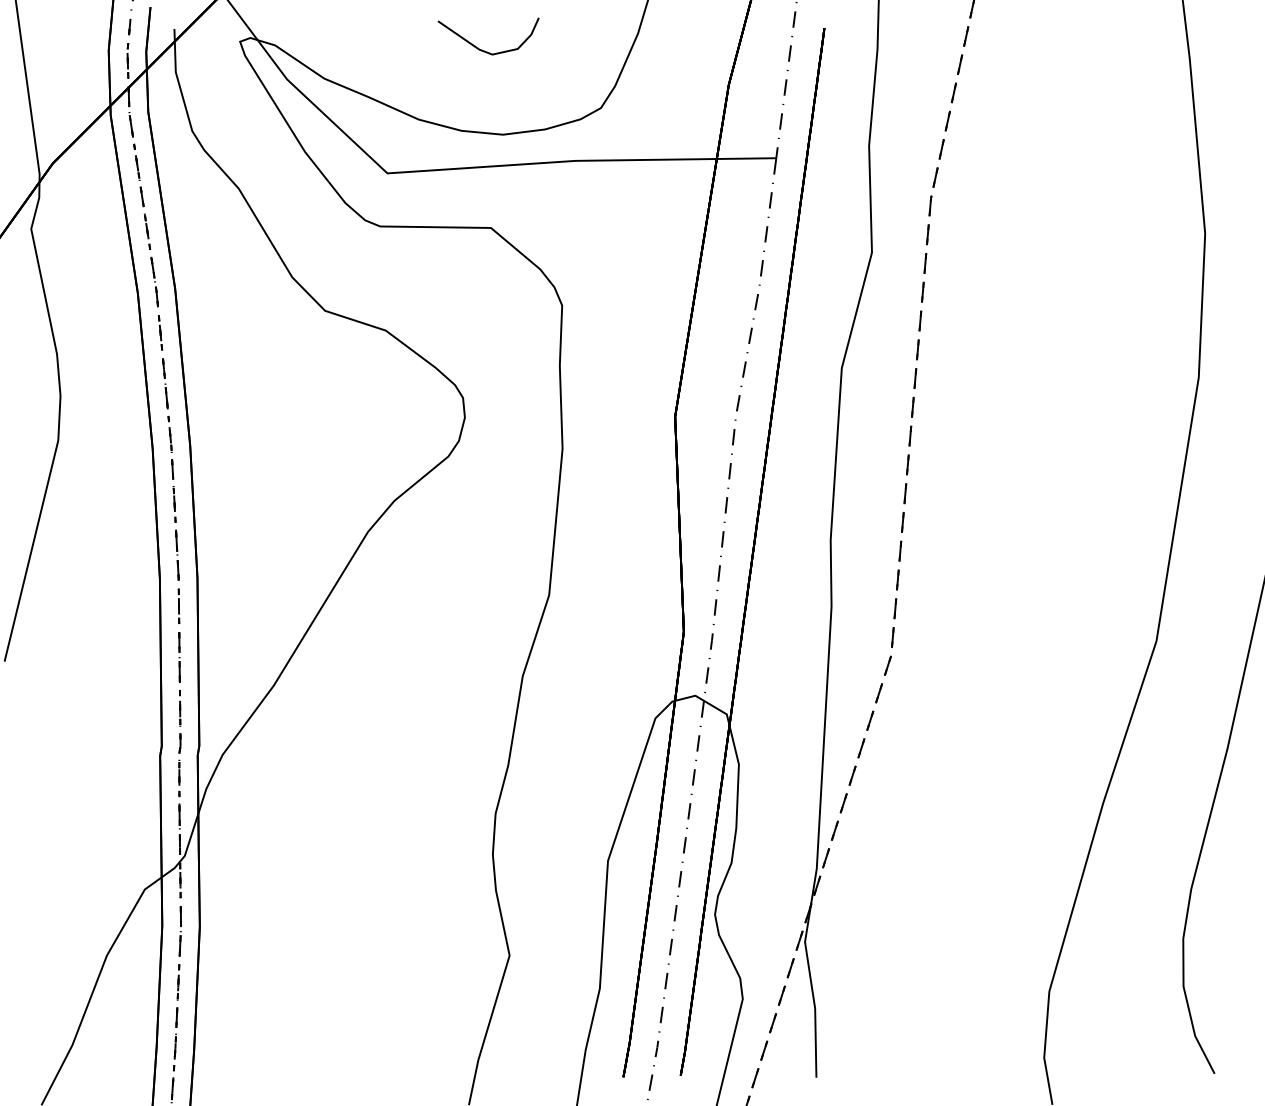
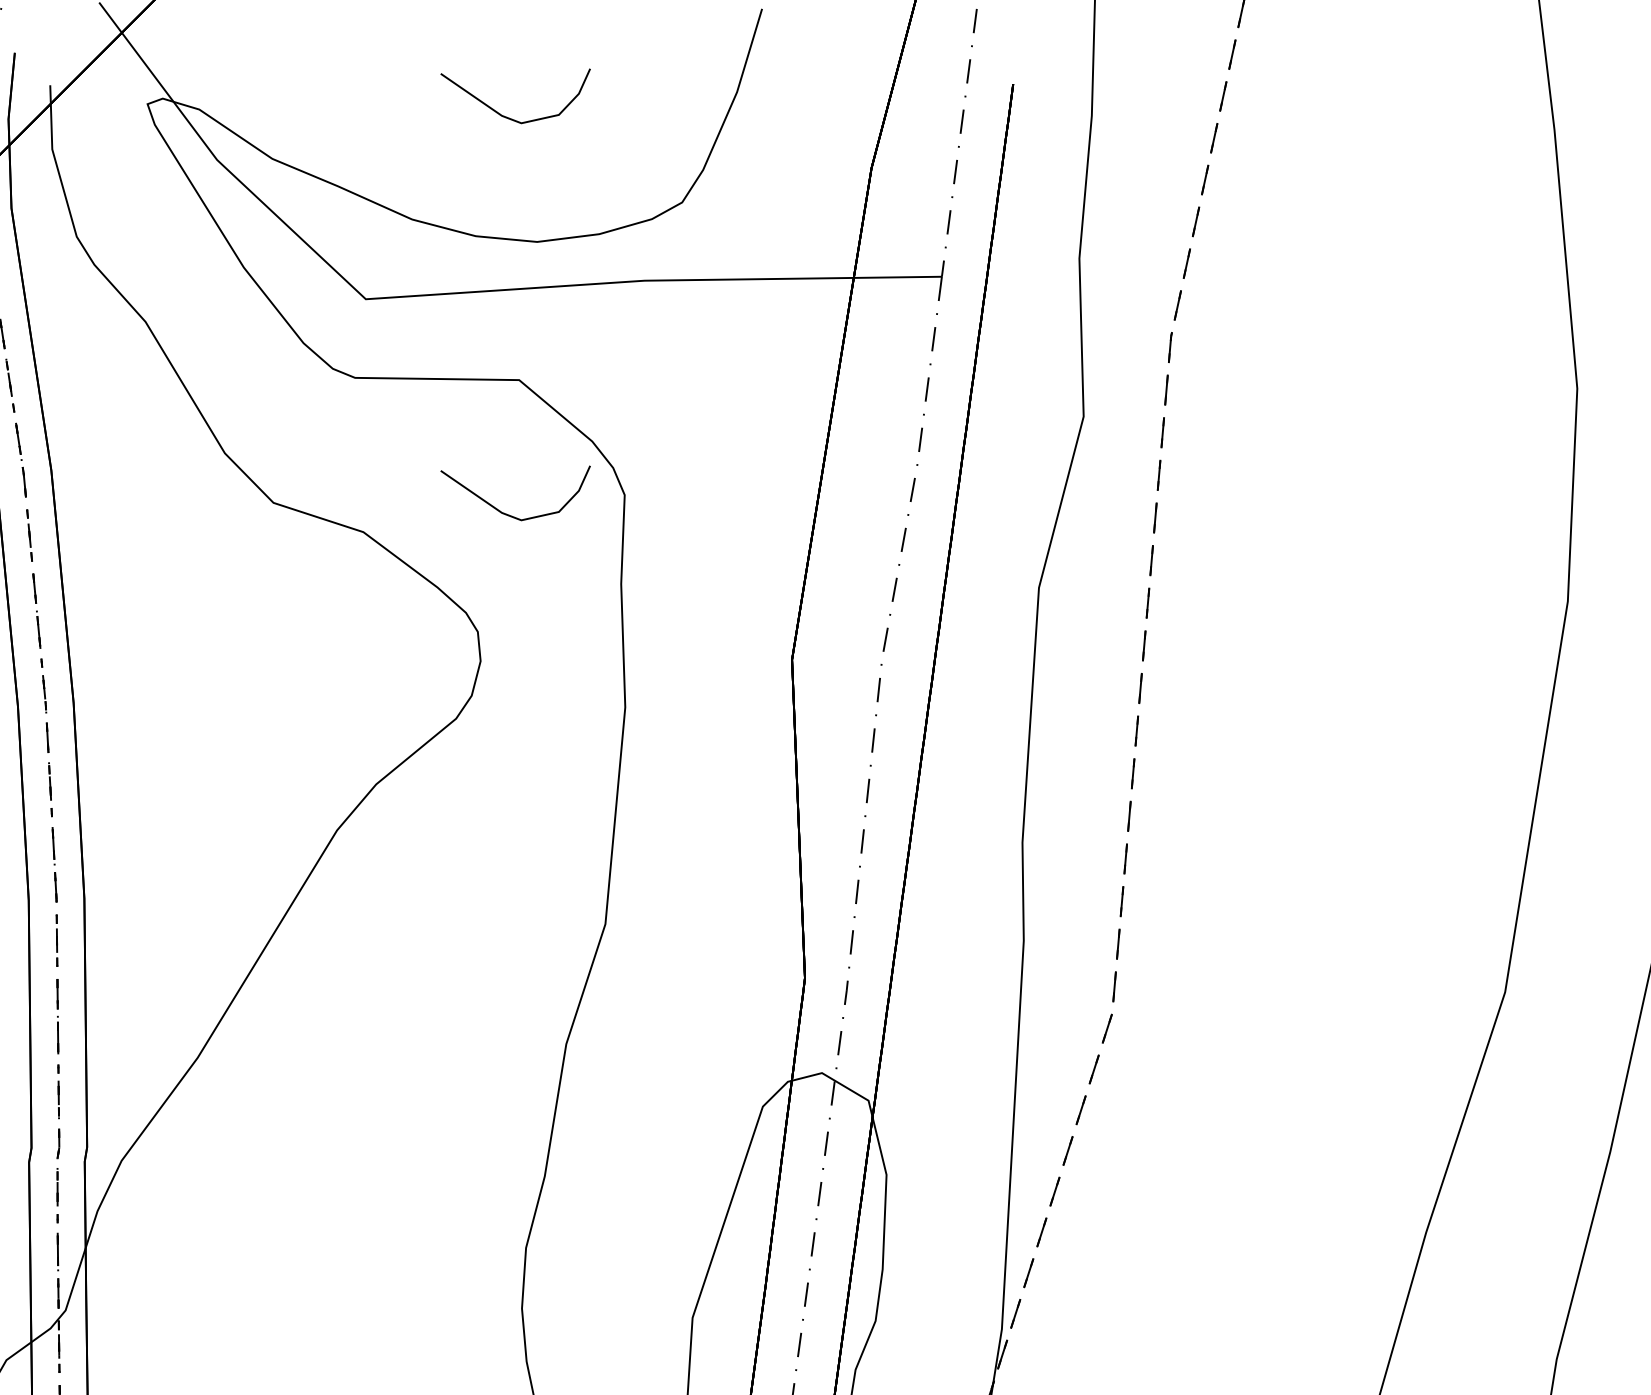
curve: (482, 317) -> (506, 512), added

